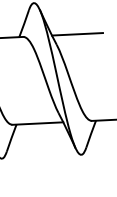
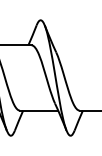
line: (77, 34) -> (72, 45), removed

